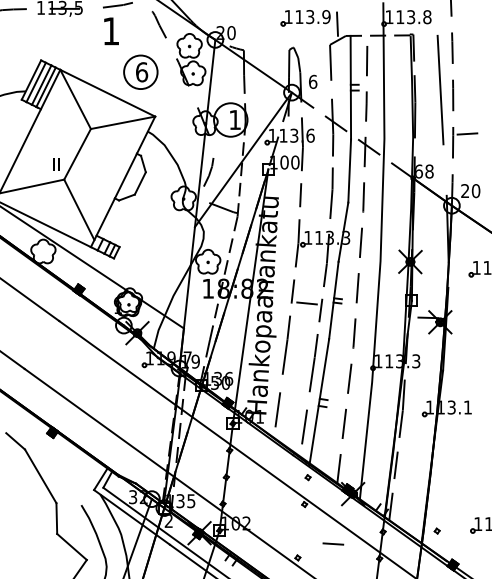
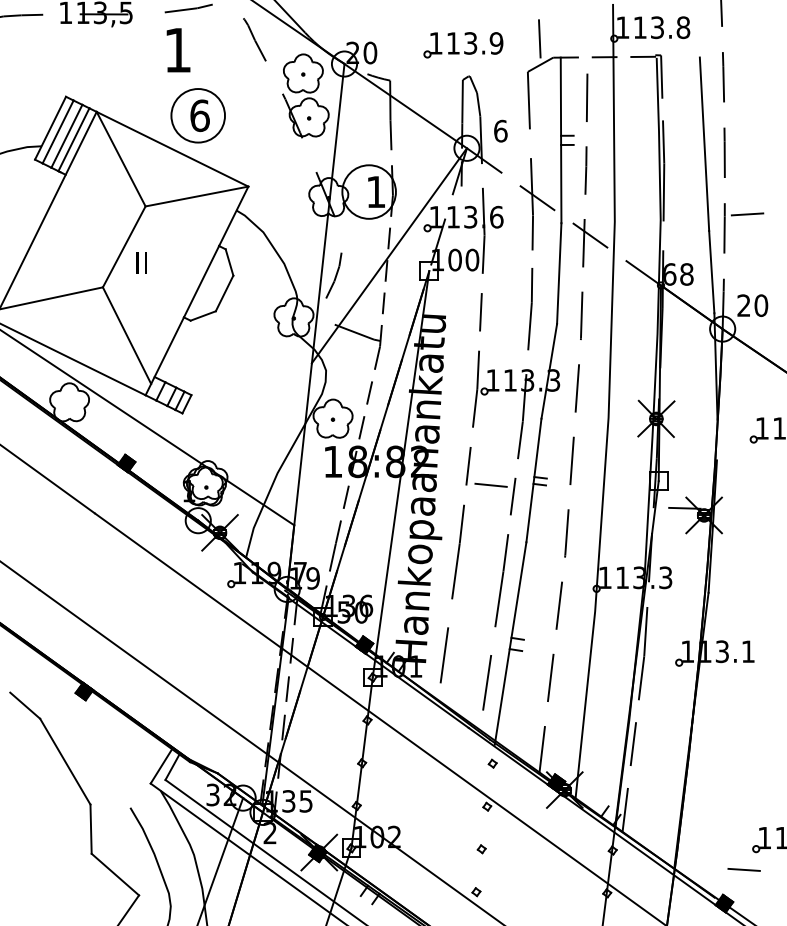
part: (305, 18) -> (463, 45), moved
part: (140, 71) -> (197, 114), moved
text: (56, 164) -> (141, 263), moved
line: (444, 169) -> (710, 271), added
part: (436, 530) -> (480, 848), moved
line: (333, 543) -> (744, 869), moved

